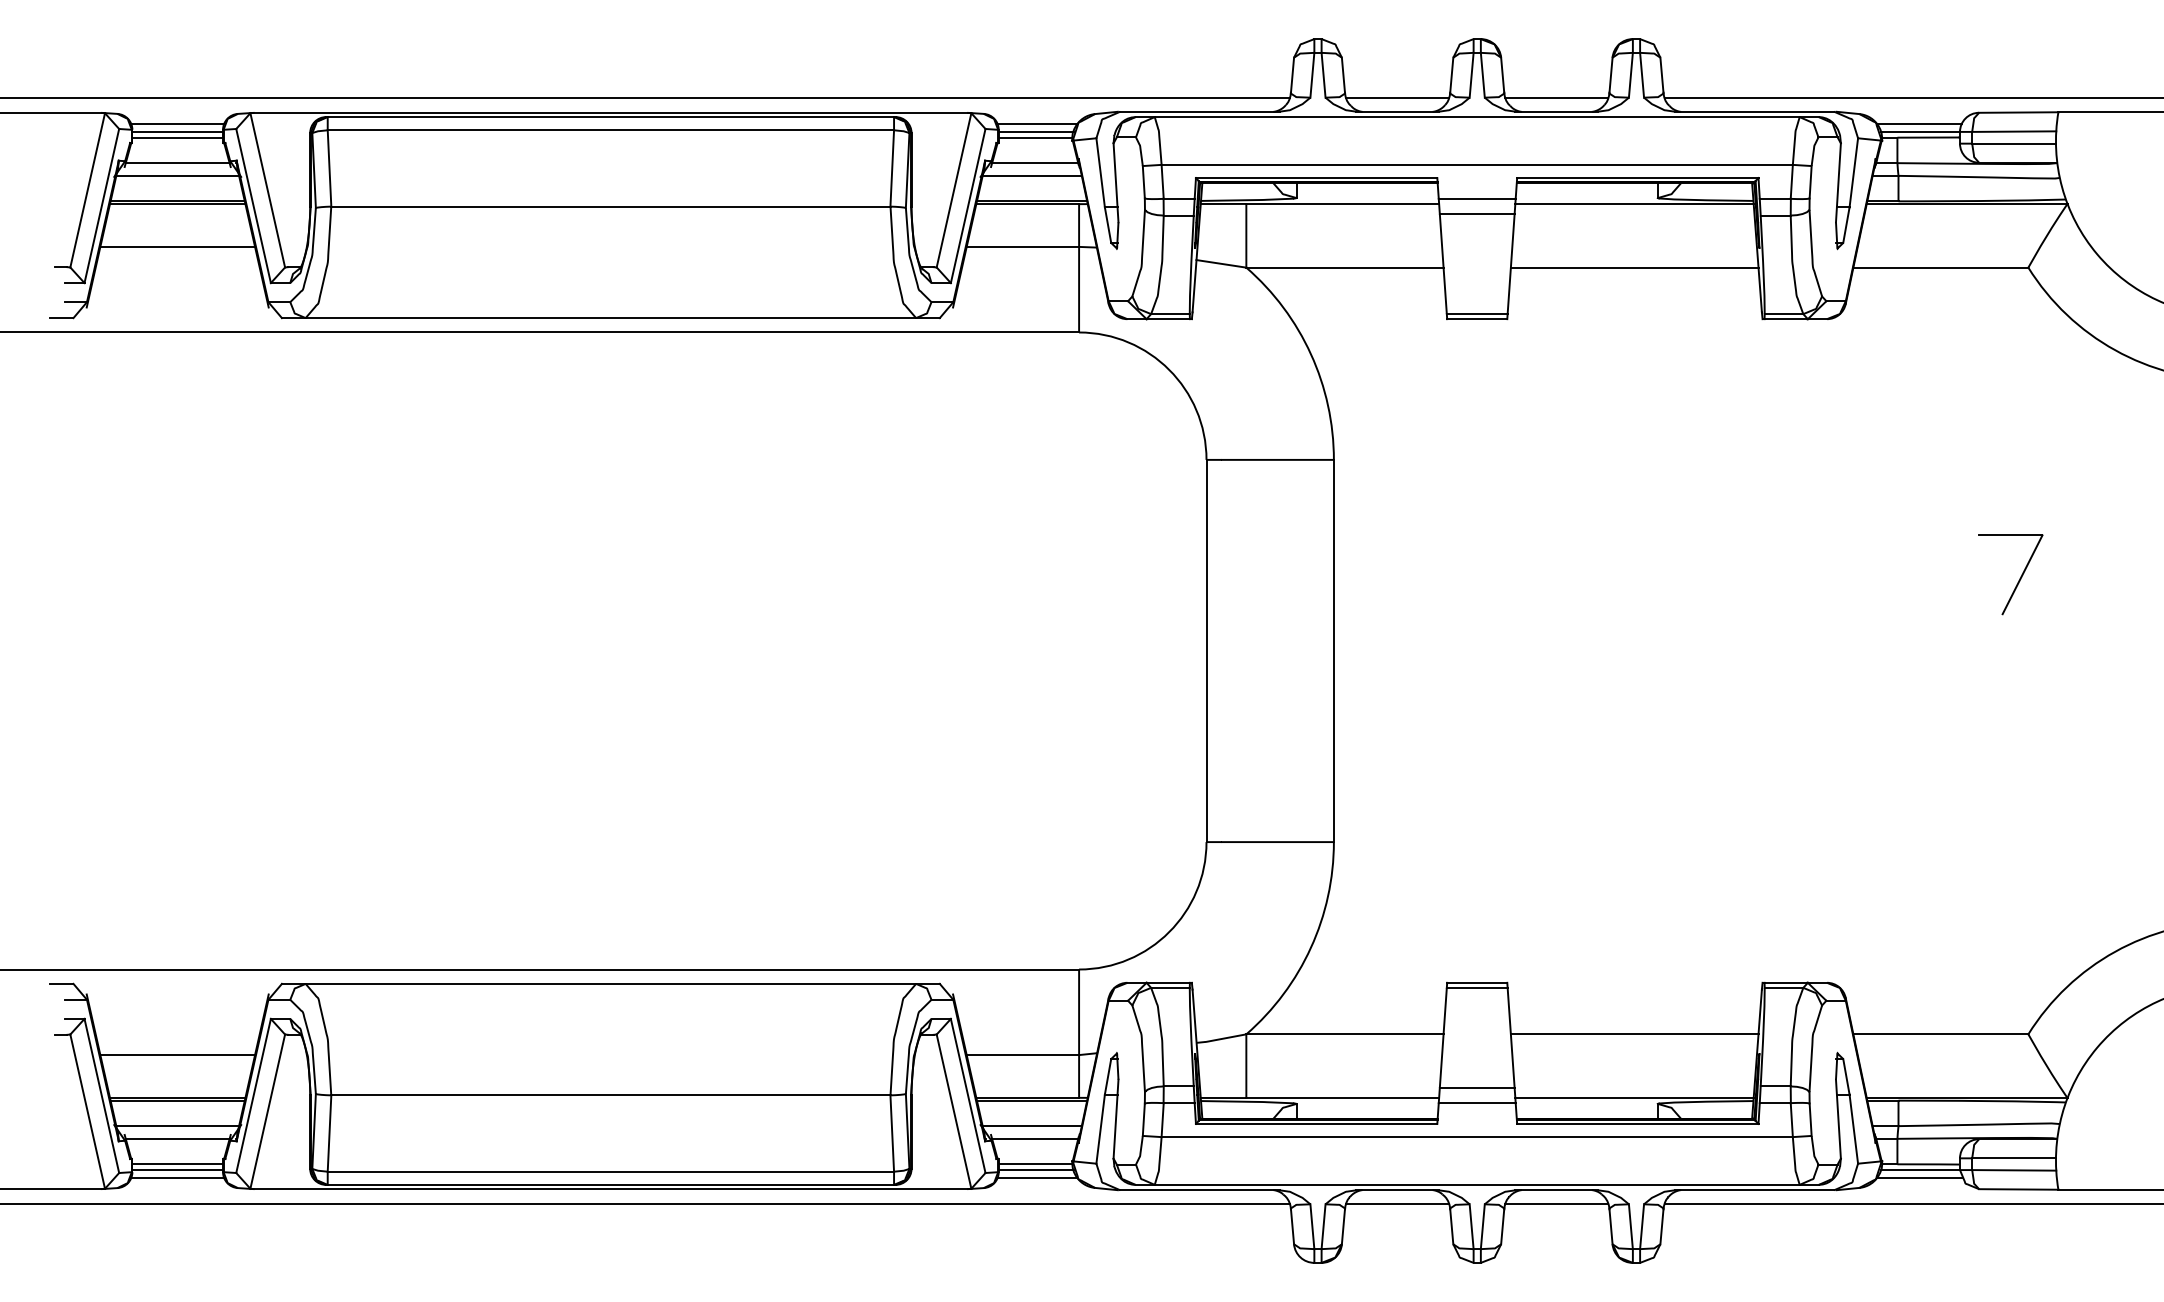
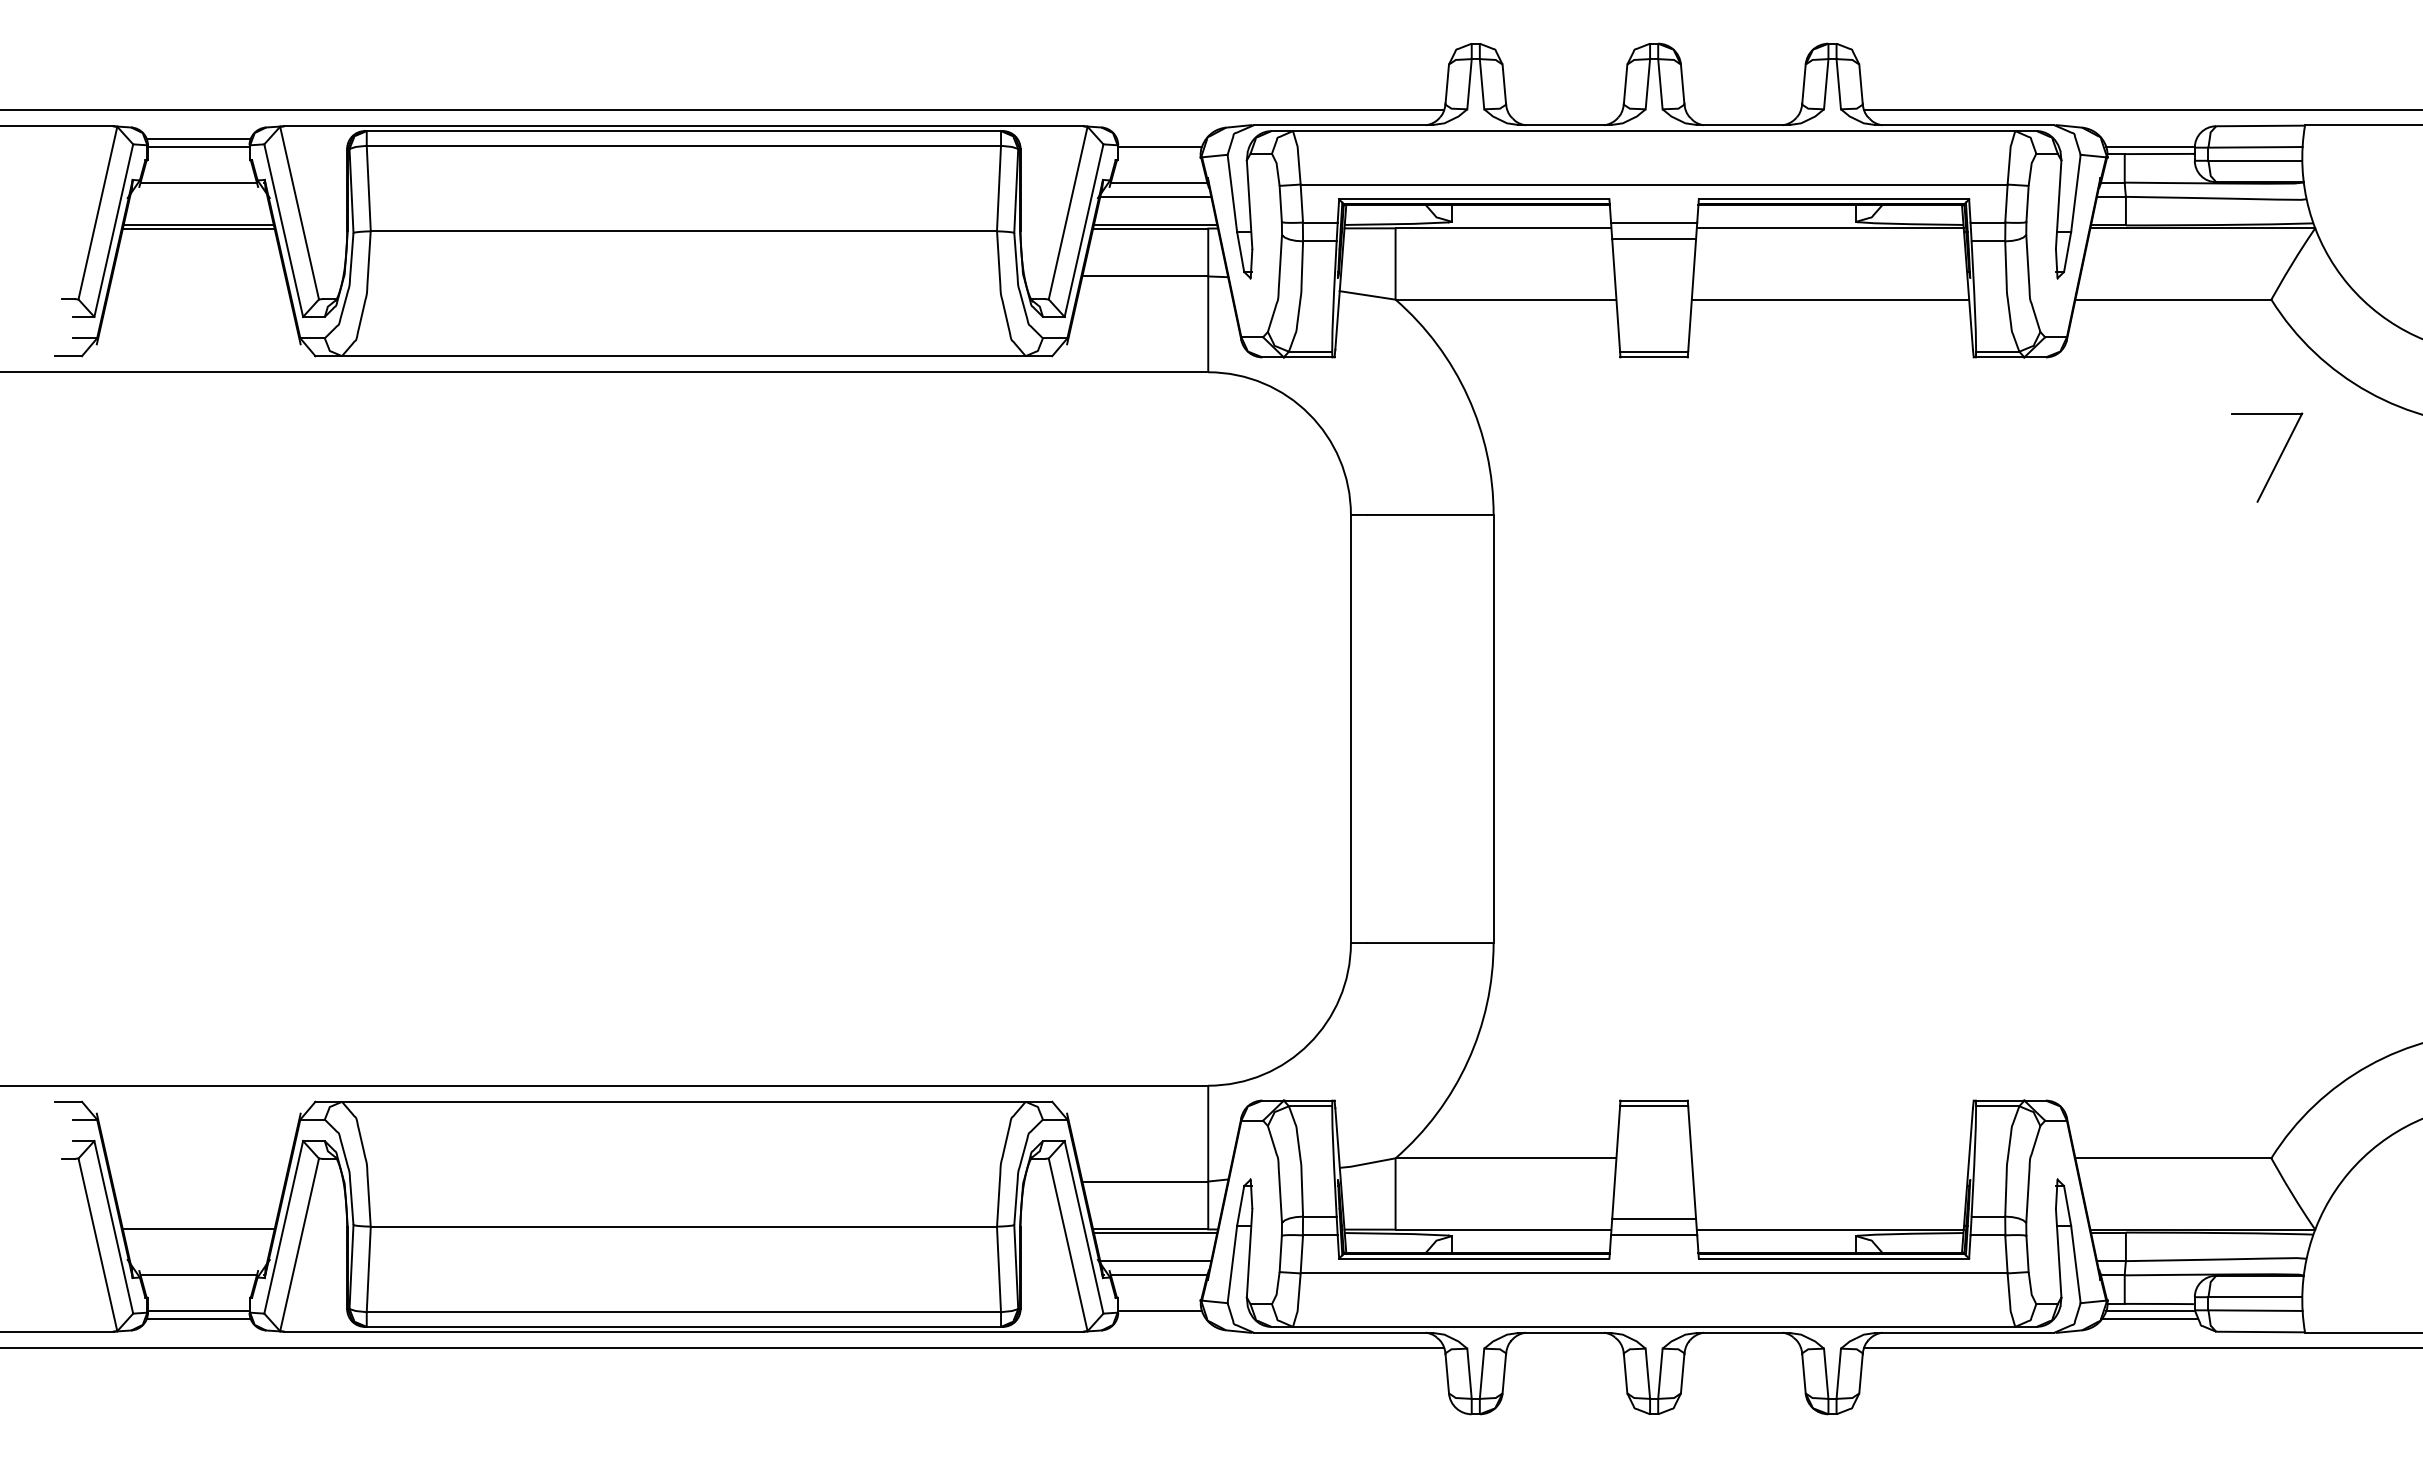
line: (1397, 98) -> (1564, 110), removed
line: (1556, 98) -> (1742, 110), removed
line: (1037, 123) -> (1161, 138), removed
line: (1918, 123) -> (2148, 138), removed
line: (177, 138) -> (198, 154), removed
line: (1035, 138) -> (1159, 154), removed
line: (177, 175) -> (198, 196), removed
line: (177, 246) -> (198, 276), removed
part: (2019, 578) -> (2276, 461), moved
line: (1634, 1034) -> (1830, 1158), removed
line: (177, 1055) -> (198, 1181), removed
line: (177, 1100) -> (198, 1232), removed
line: (177, 1126) -> (198, 1261), removed
line: (177, 1163) -> (198, 1303), removed
line: (1035, 1163) -> (1159, 1303), removed
line: (1037, 1178) -> (1161, 1319), removed
line: (1397, 1203) -> (1564, 1347), removed
line: (1556, 1203) -> (1742, 1347), removed

